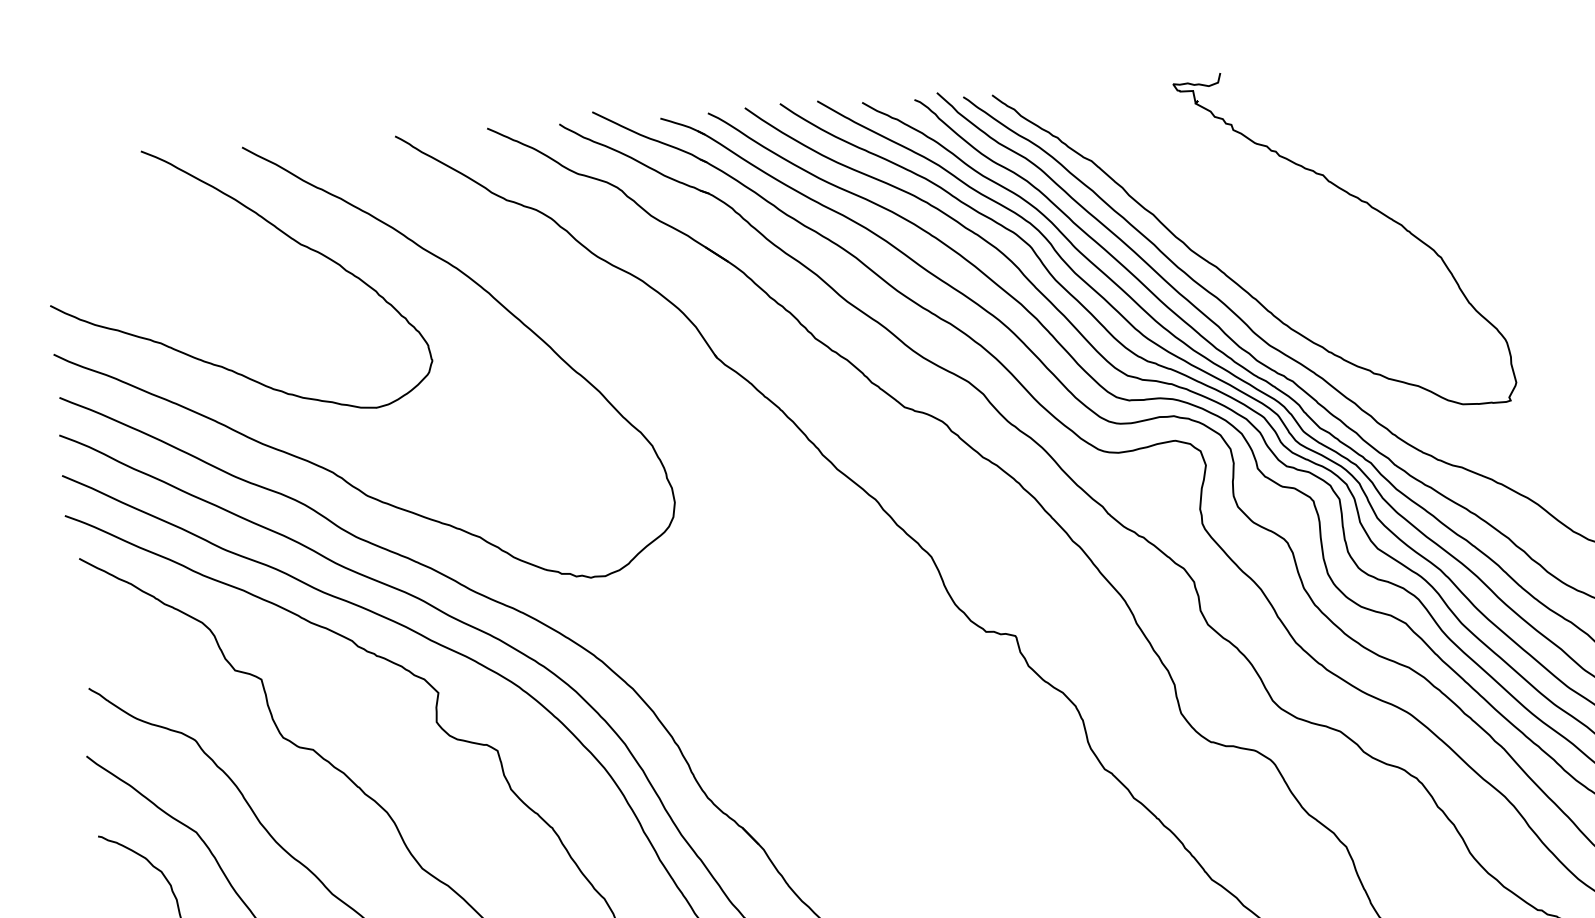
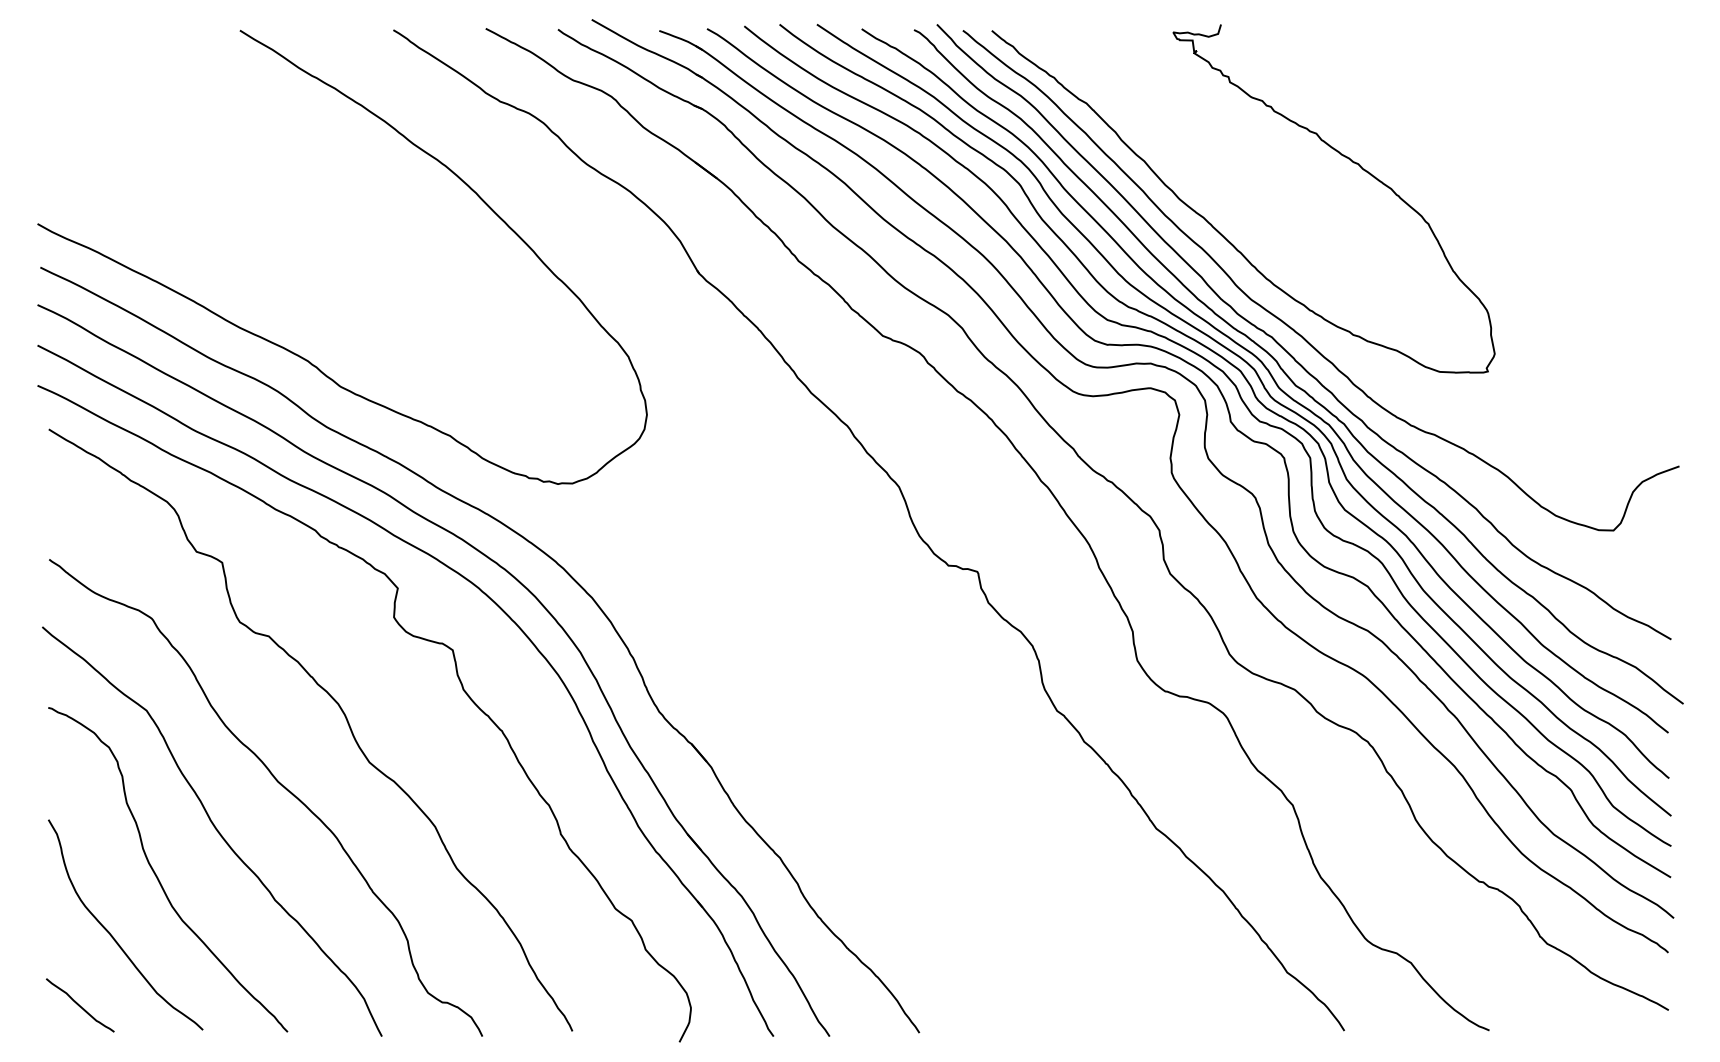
curve: (275, 228) -> (267, 113), removed

